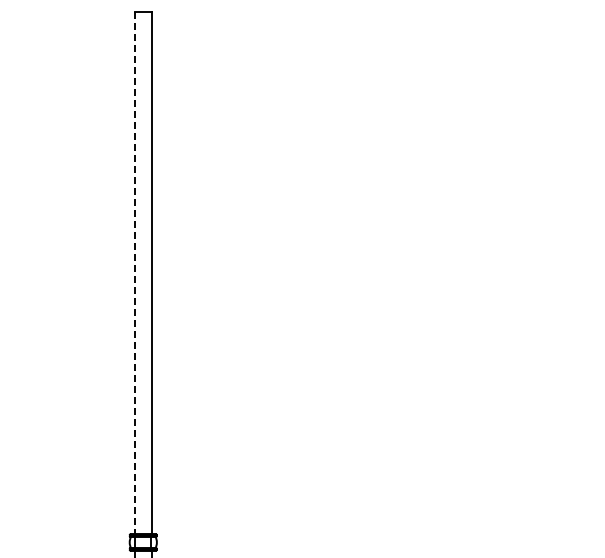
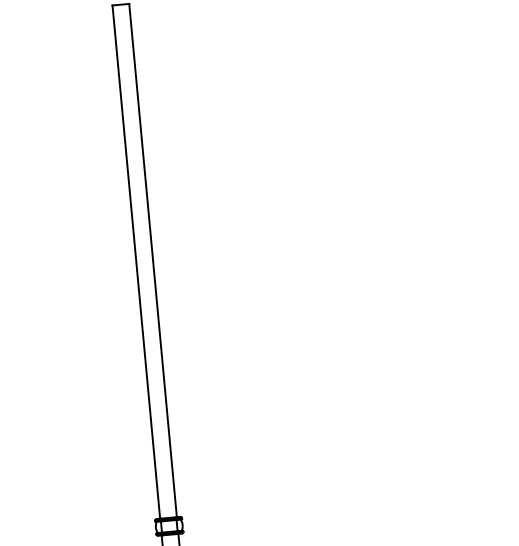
line: (134, 273) -> (136, 262), dashed -> solid

